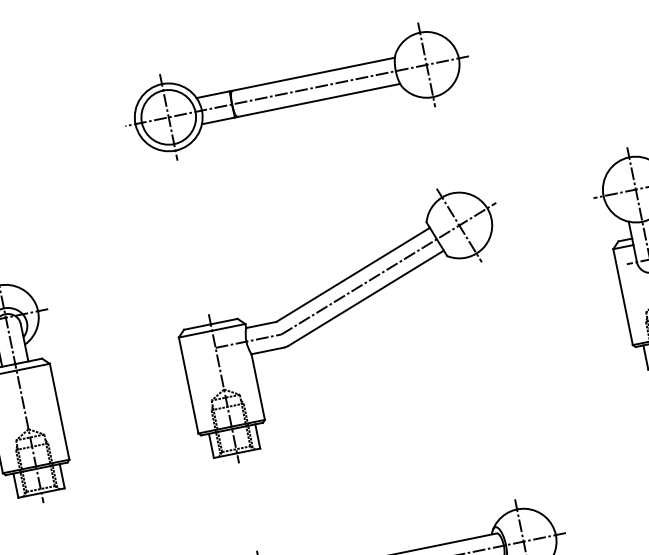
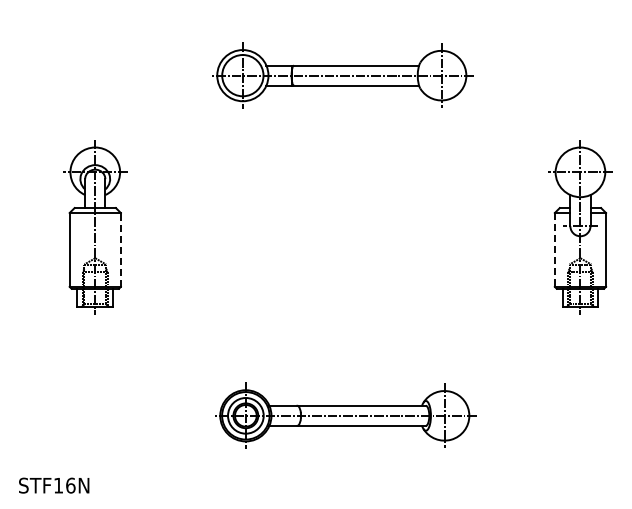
part: (298, 90) -> (342, 75), moved
line: (622, 296) -> (554, 249), solid -> dashed
part: (343, 314) -> (345, 220), removed
line: (59, 411) -> (120, 249), solid -> dashed

